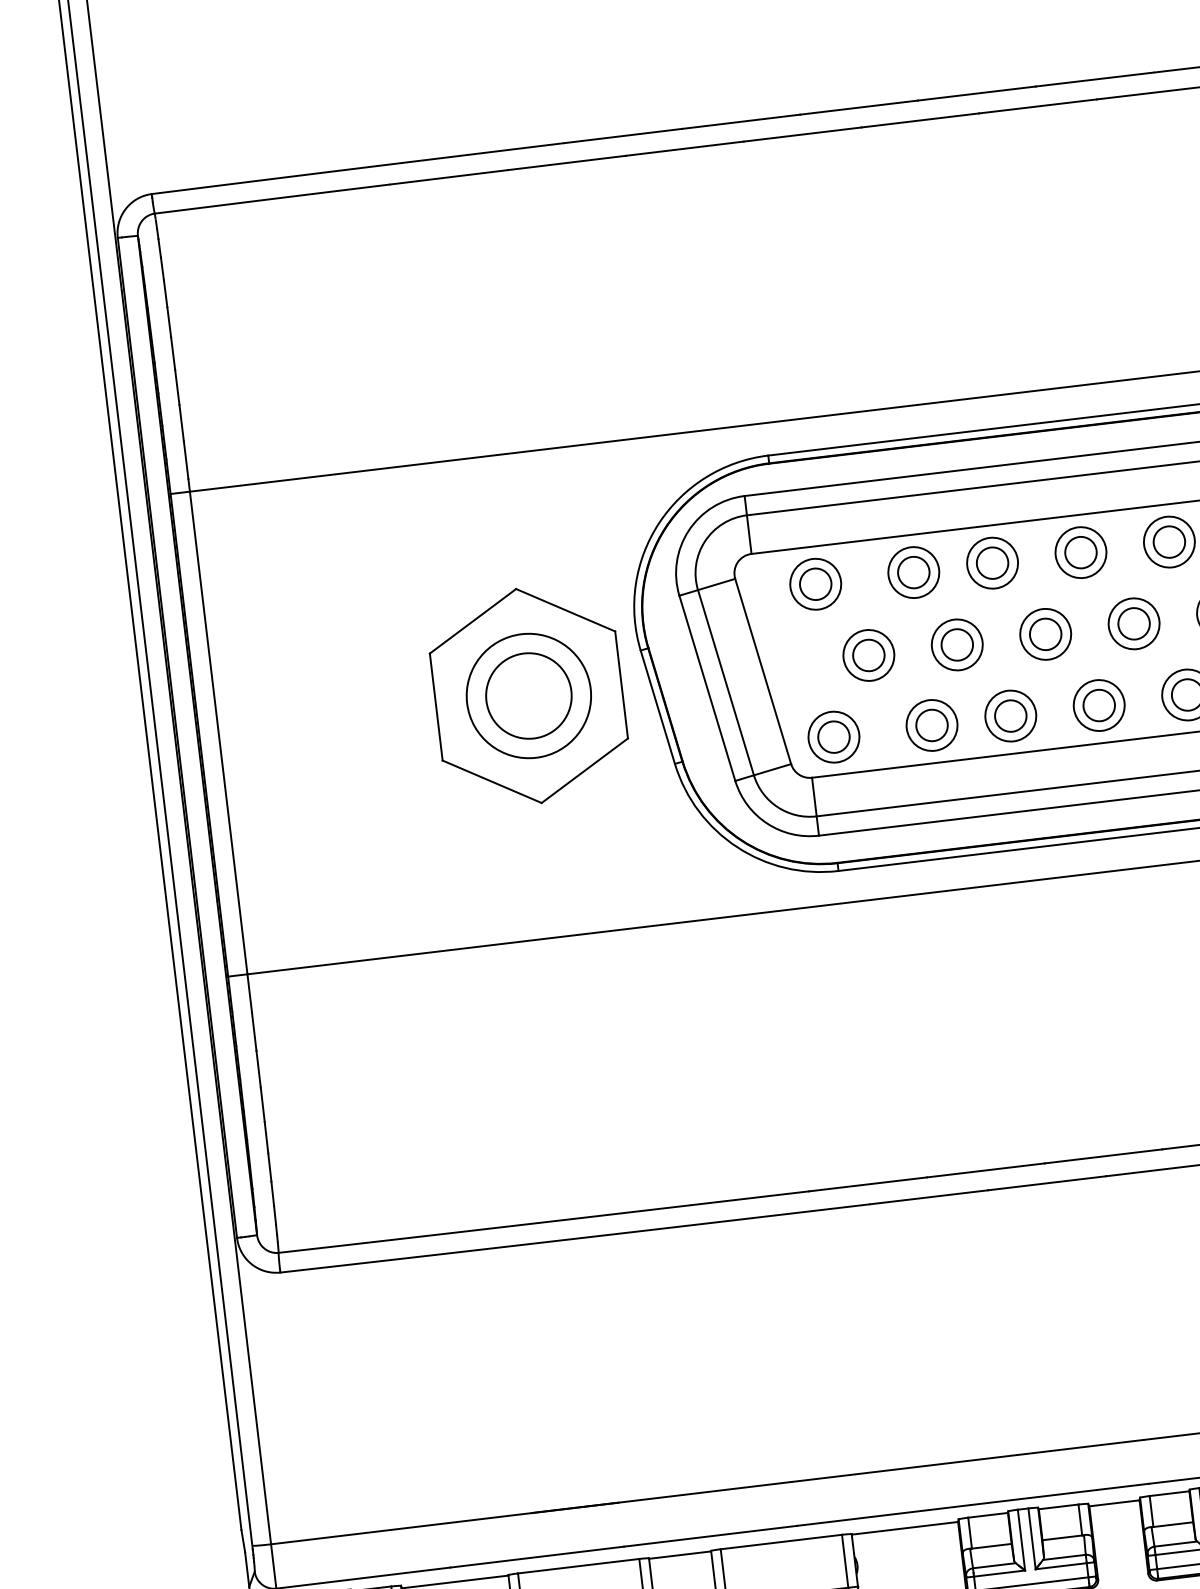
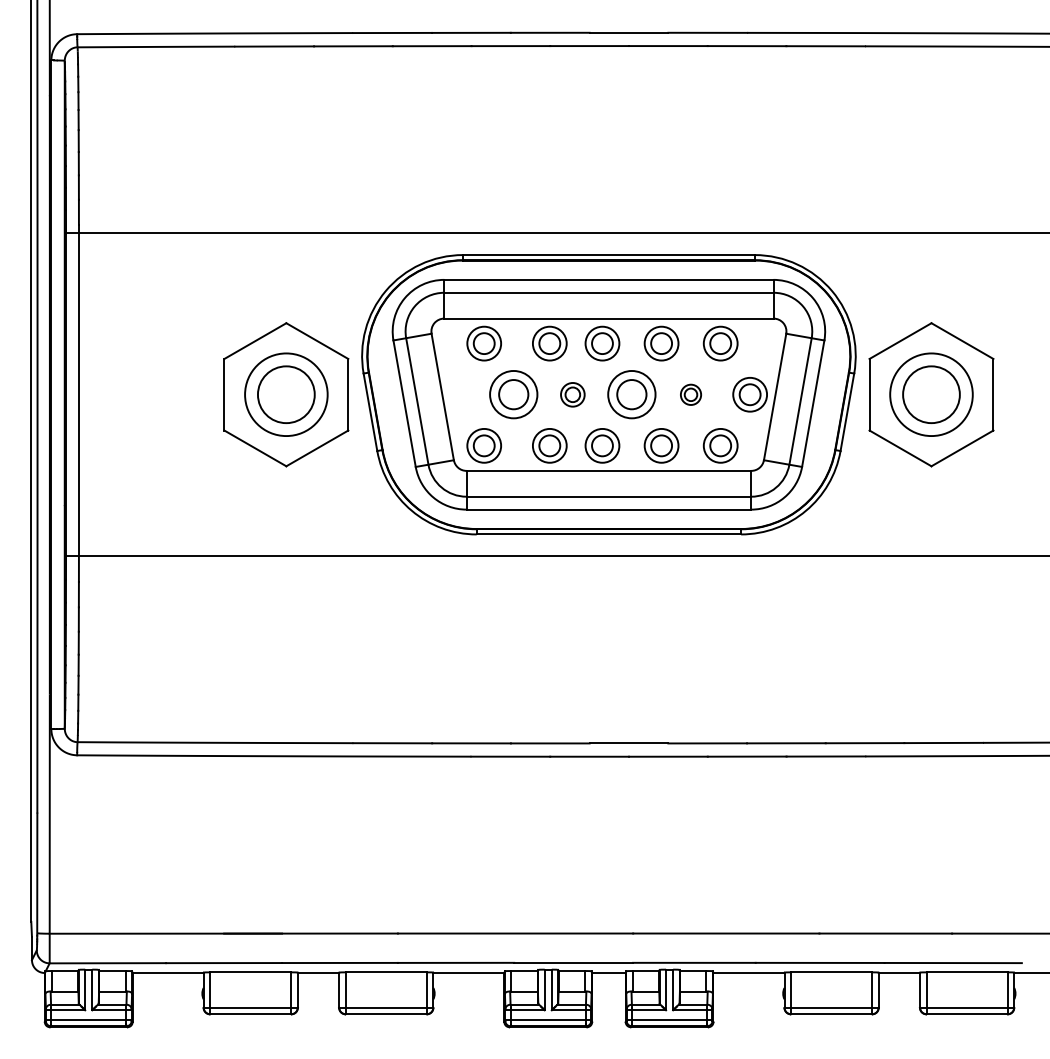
part: (1133, 623) -> (690, 394), size x0.6
part: (1045, 634) -> (631, 394), size x1.4
part: (956, 644) -> (572, 394), size x0.7
part: (868, 655) -> (513, 394), size x1.4

